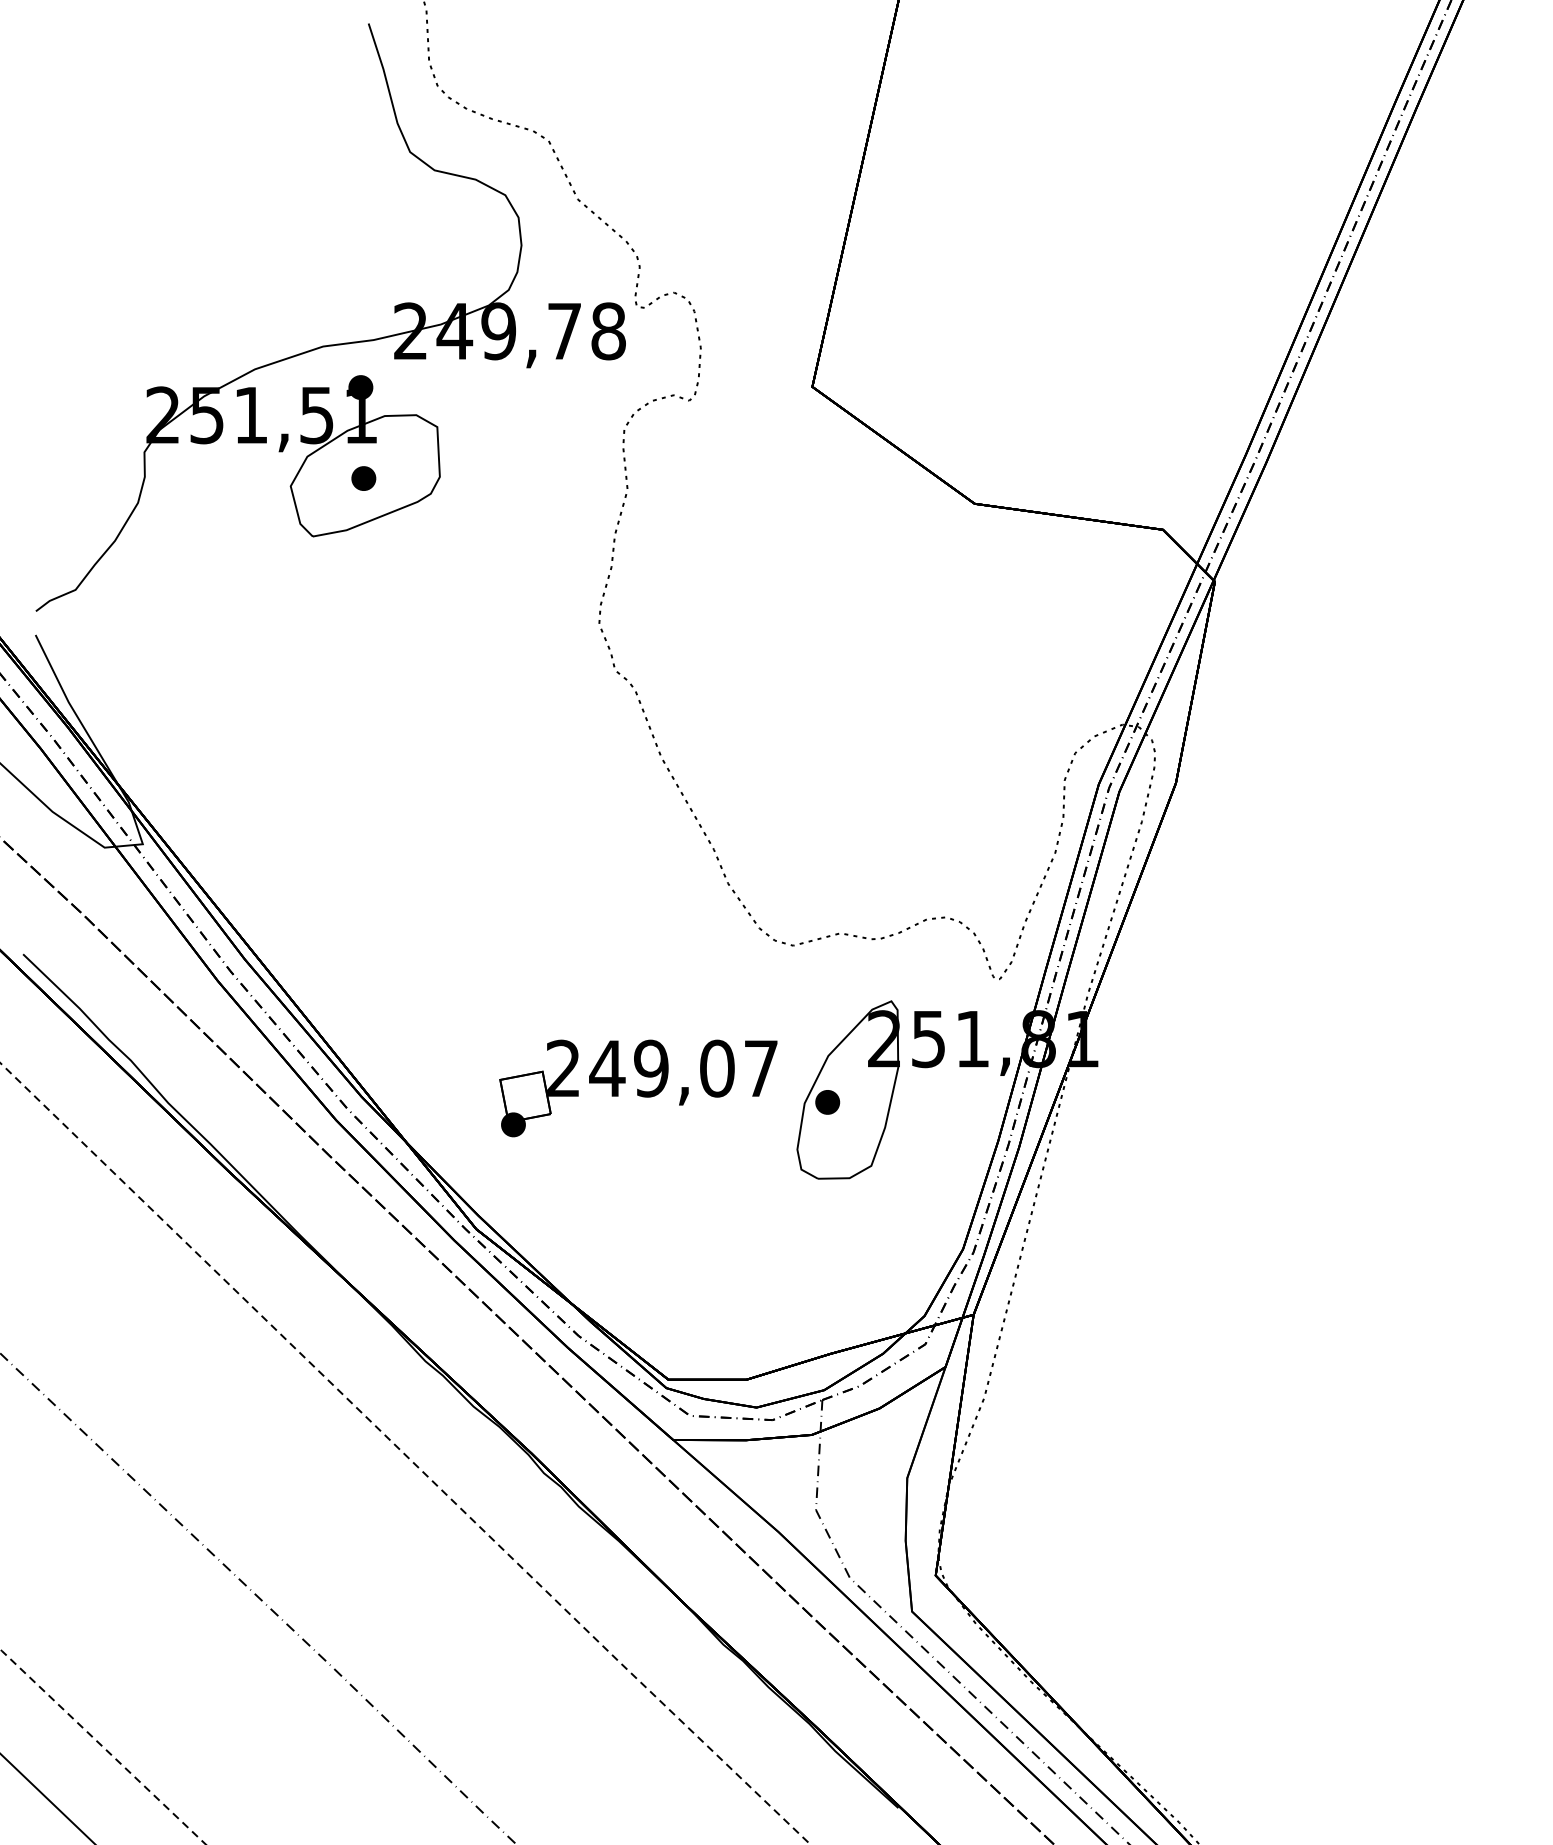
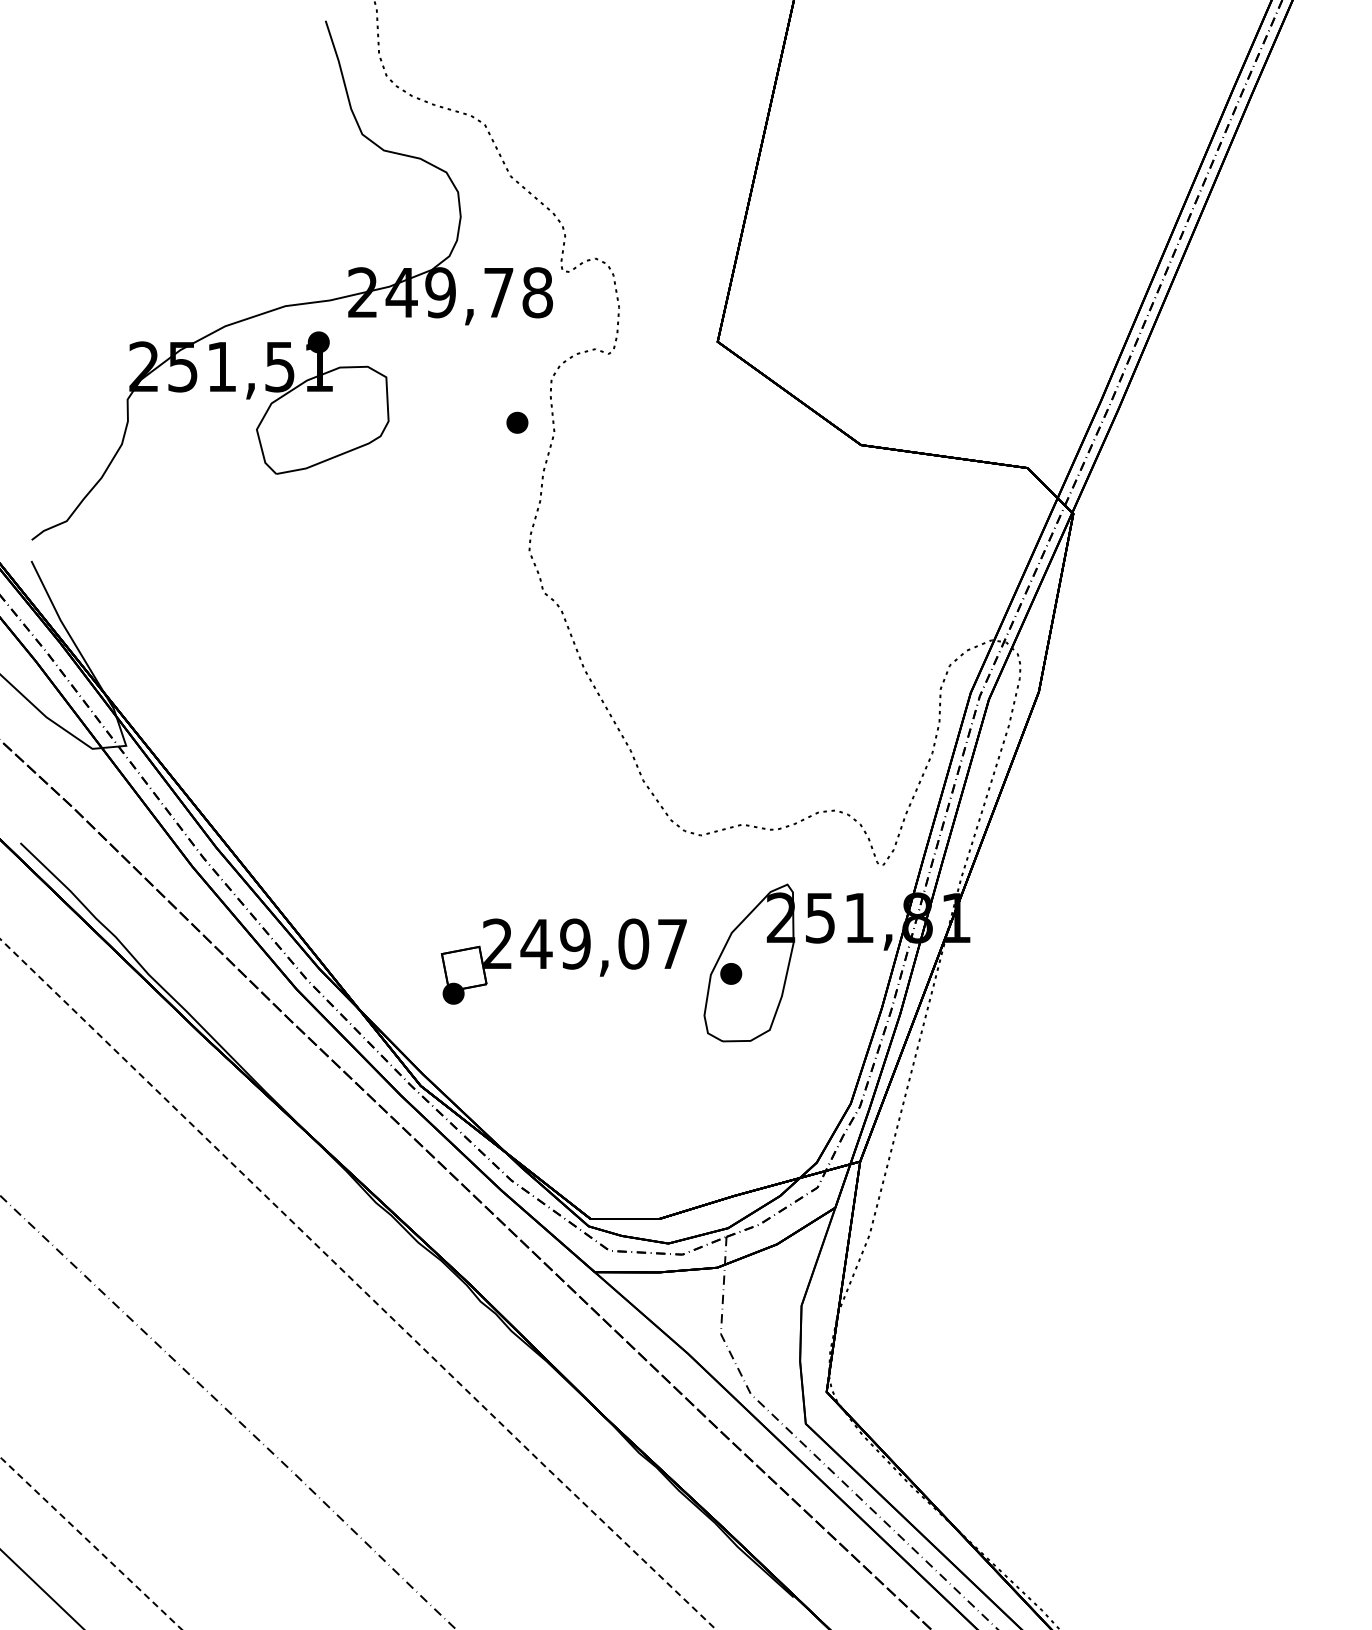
part: (363, 478) -> (517, 422), moved

